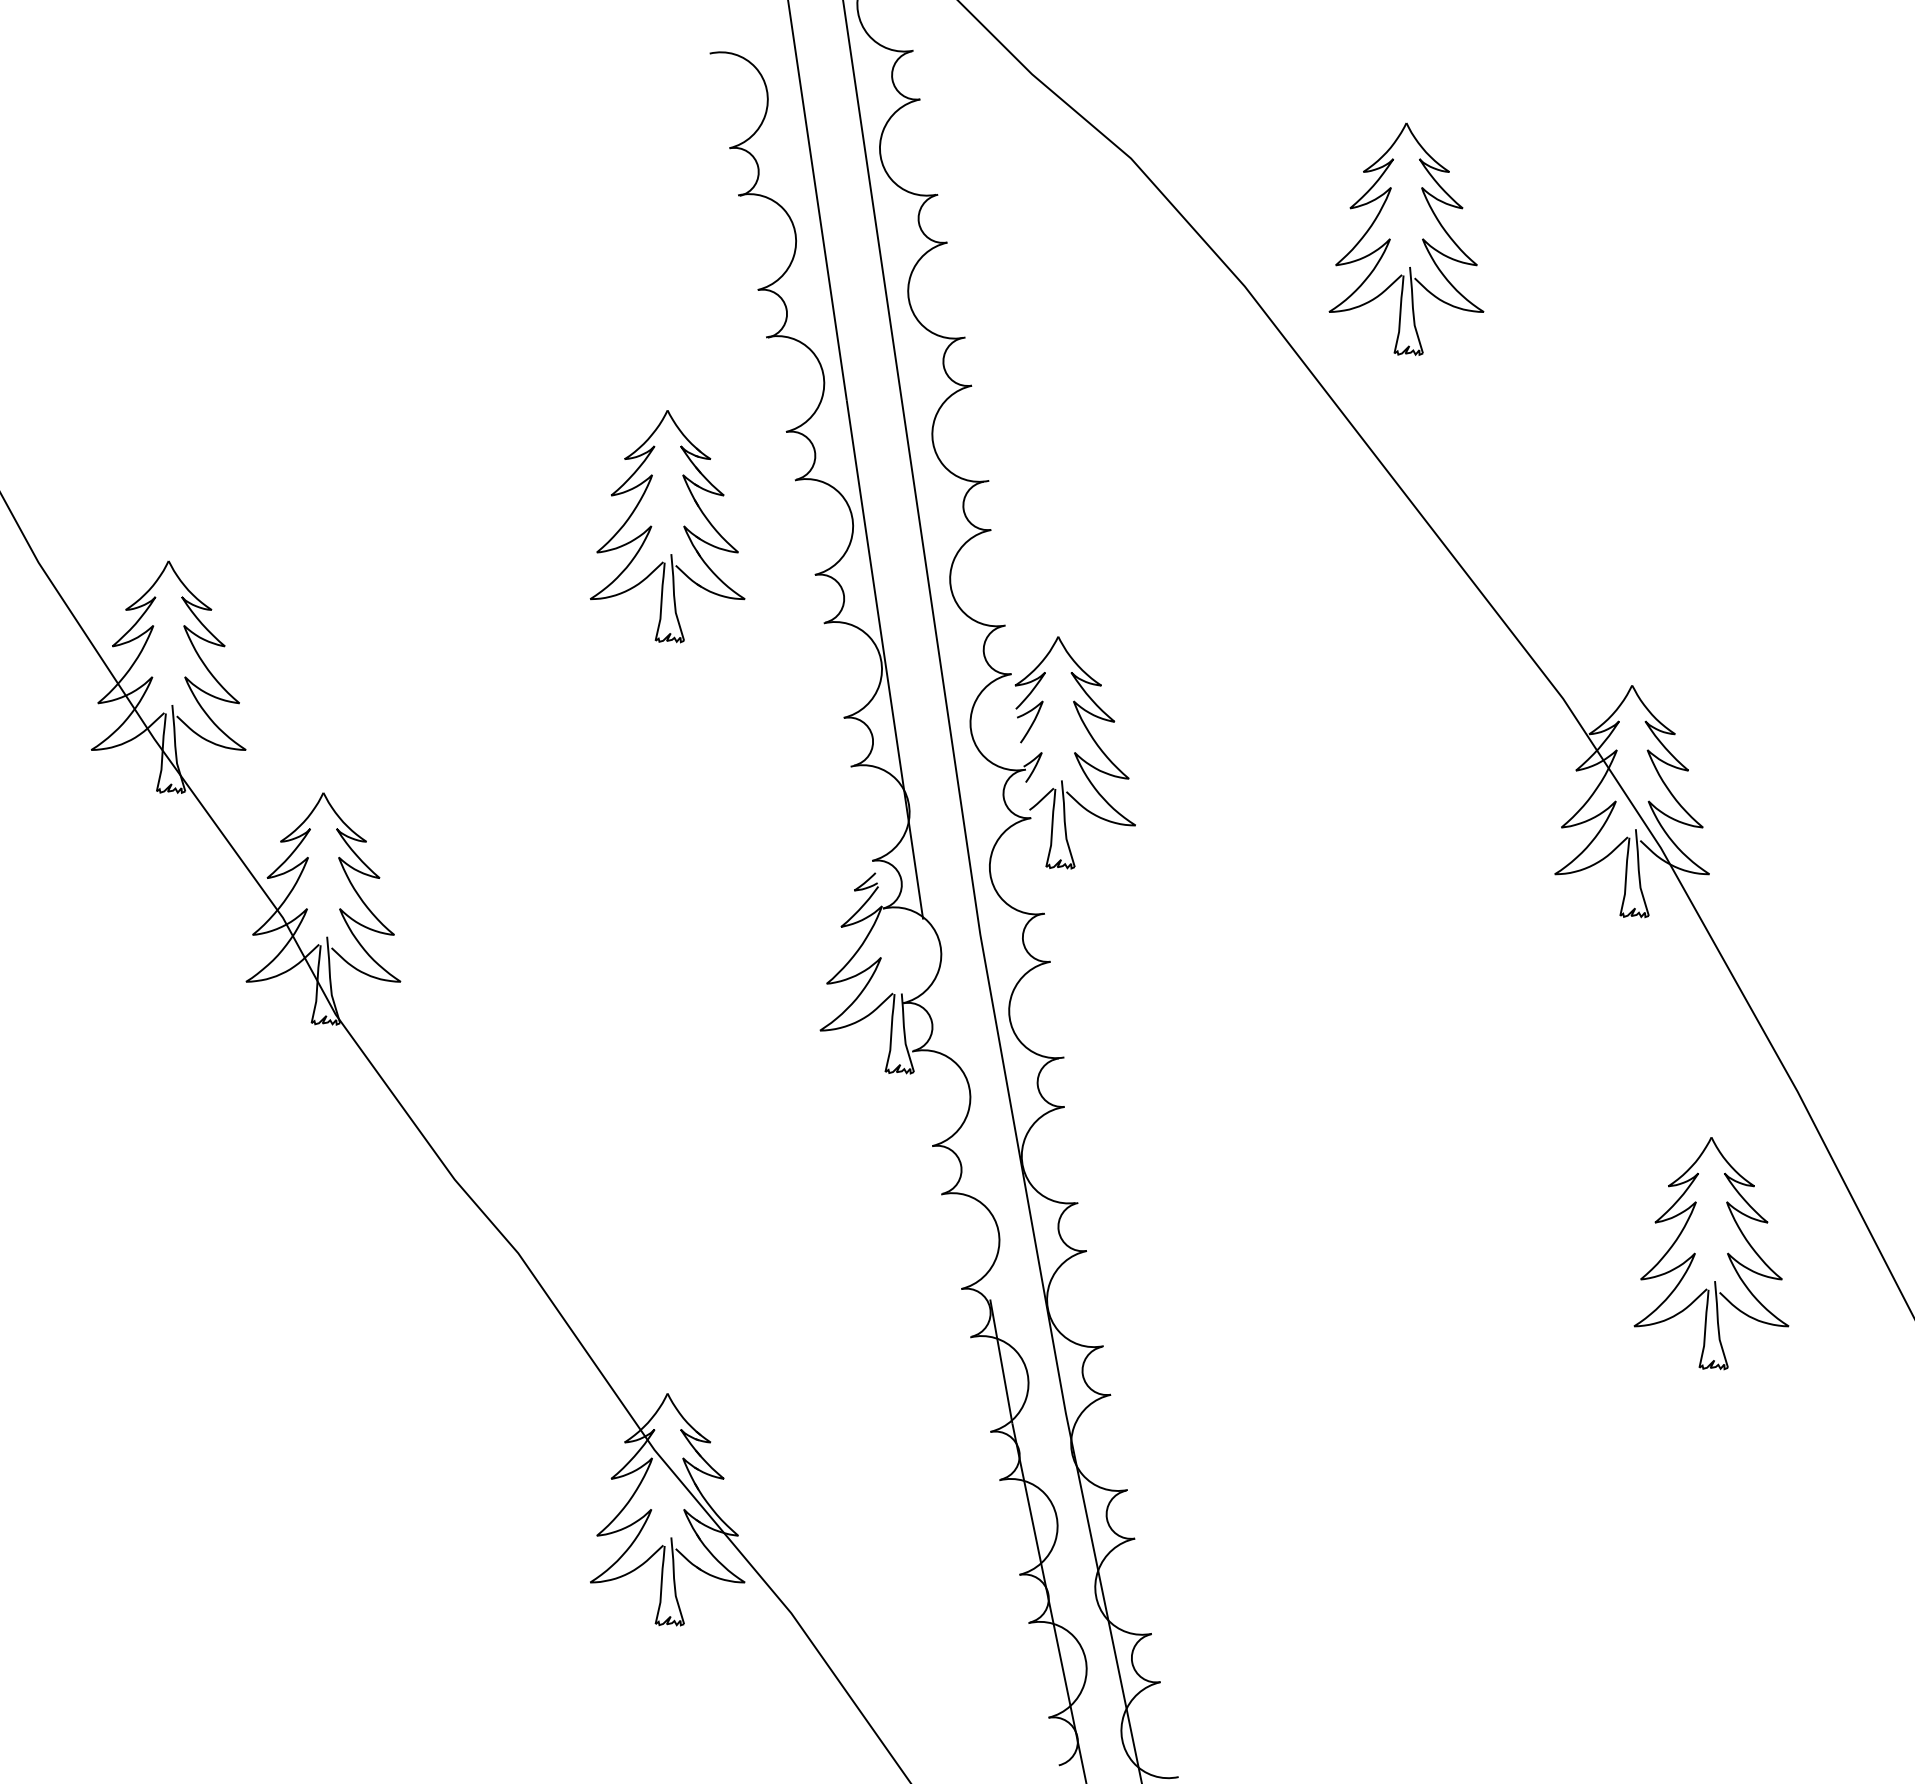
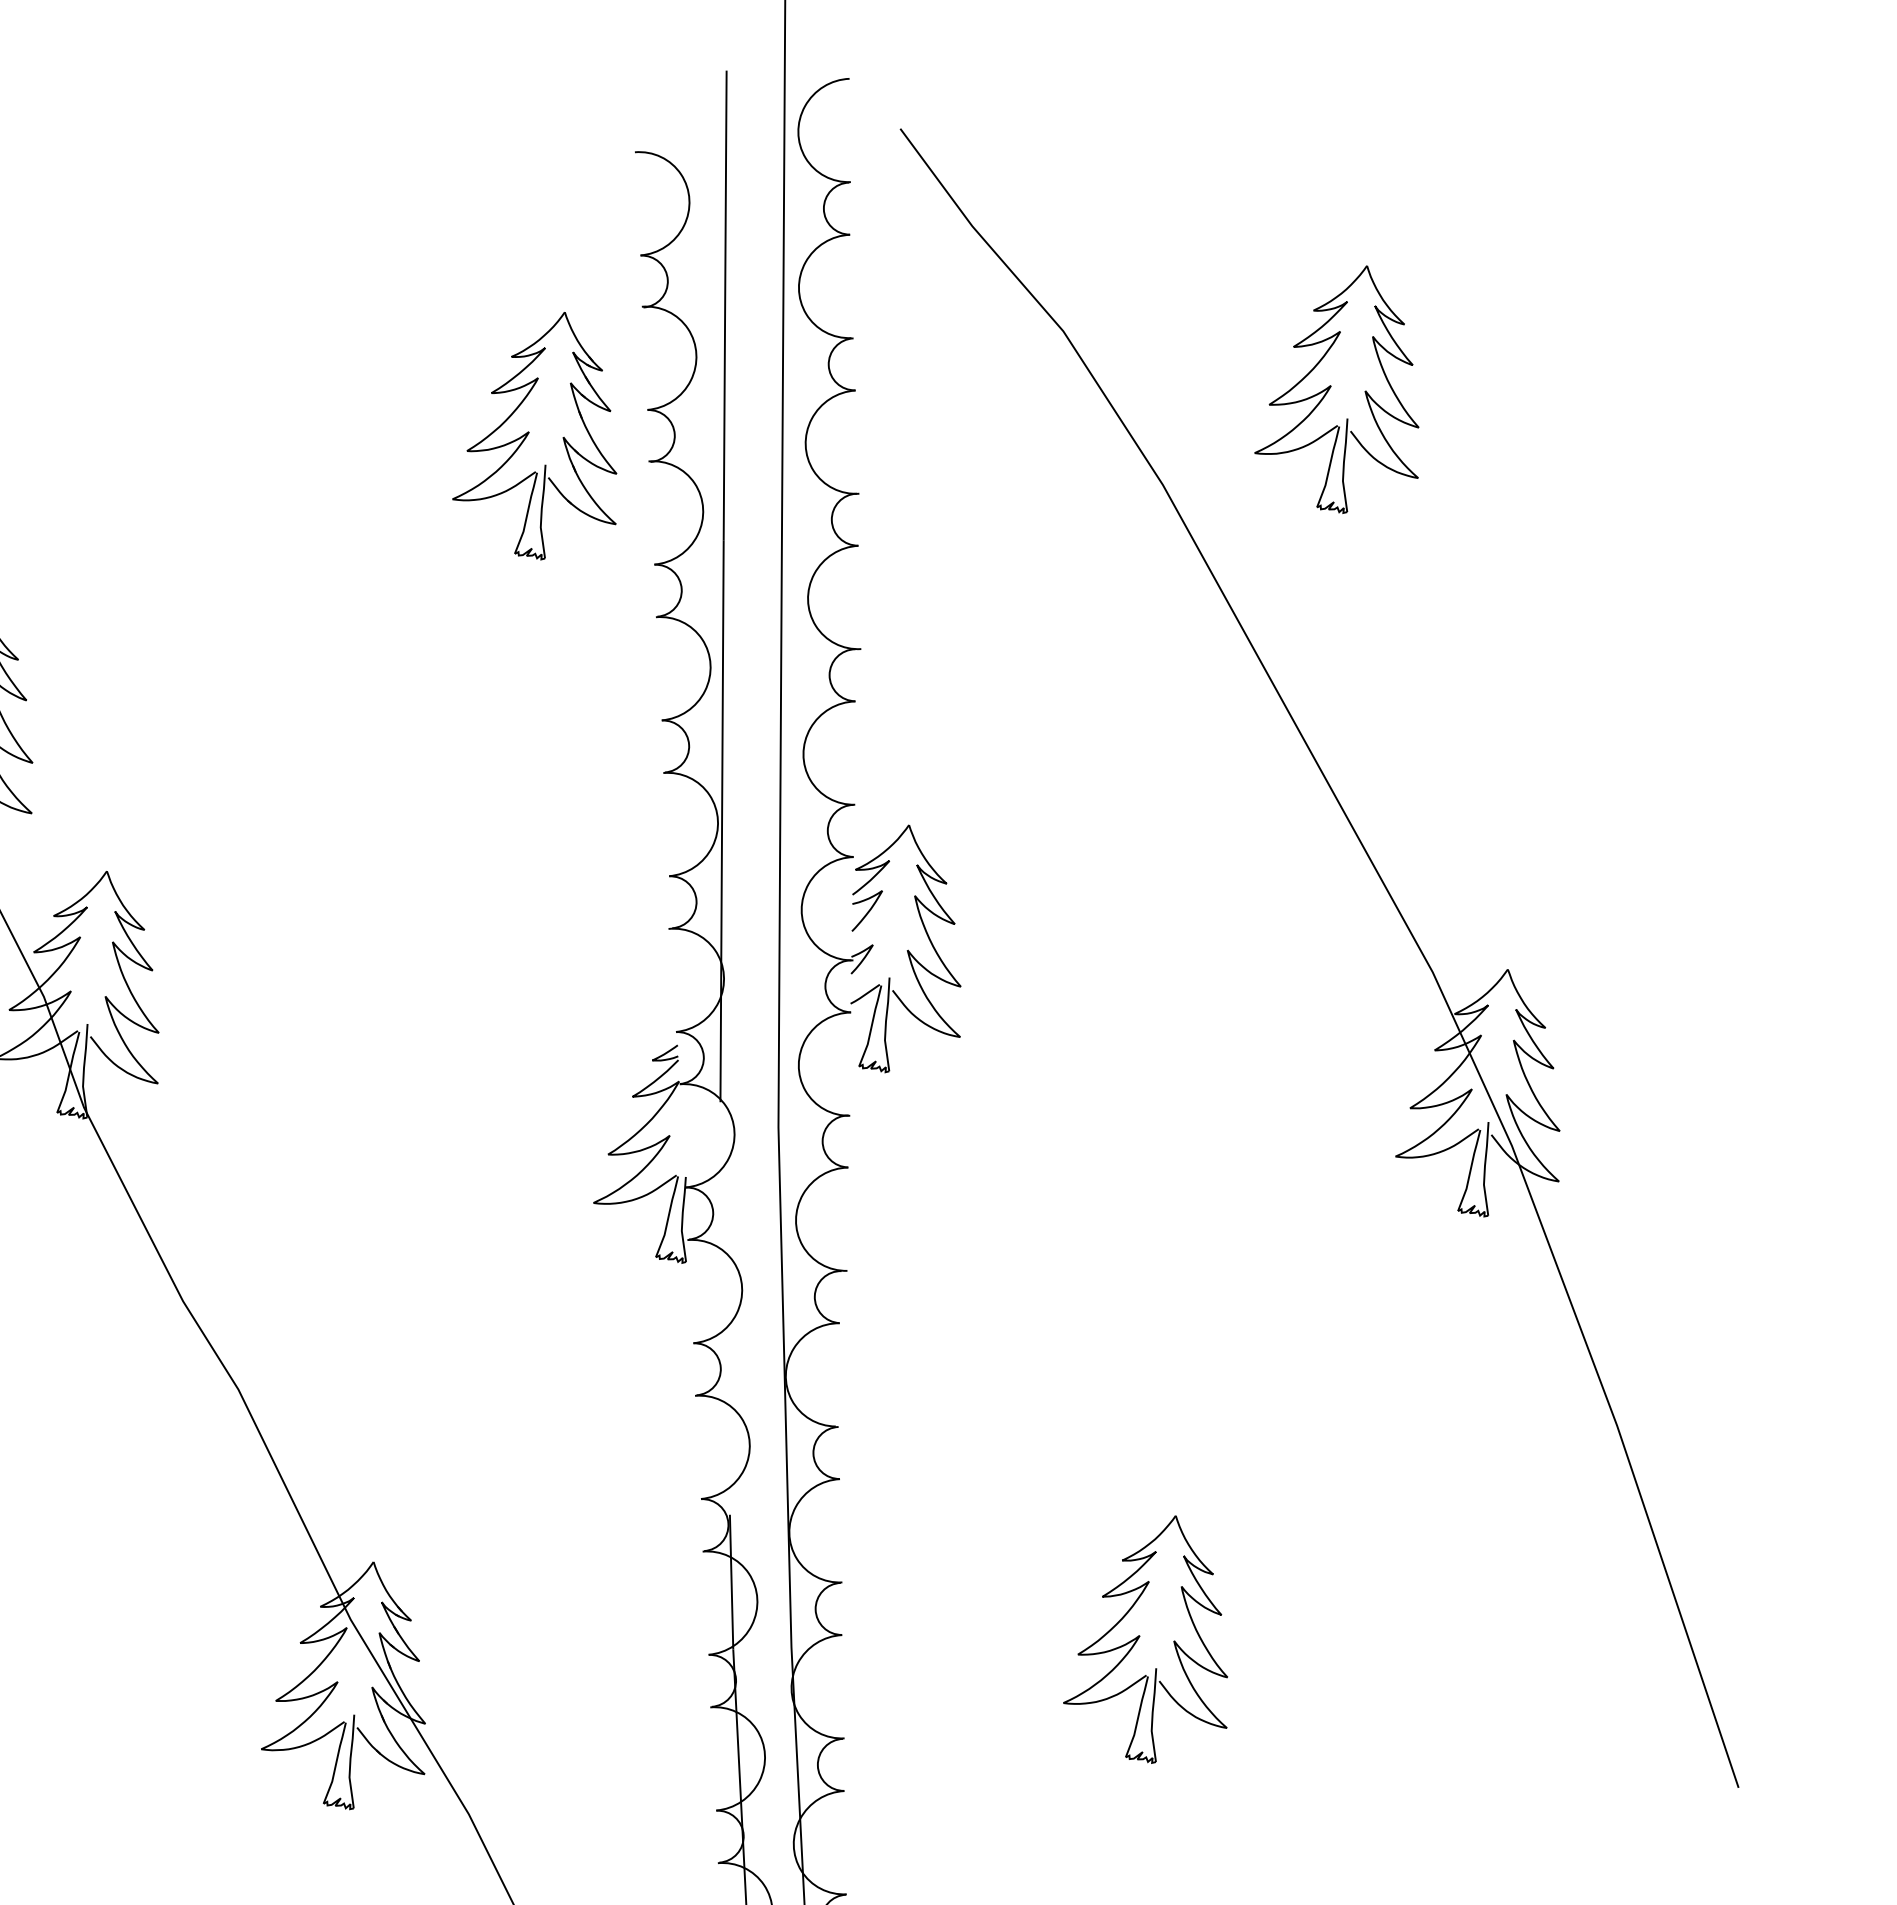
part: (1390, 238) -> (1331, 385), moved
part: (652, 526) -> (530, 432), moved
part: (1695, 1253) -> (1140, 1635), moved

